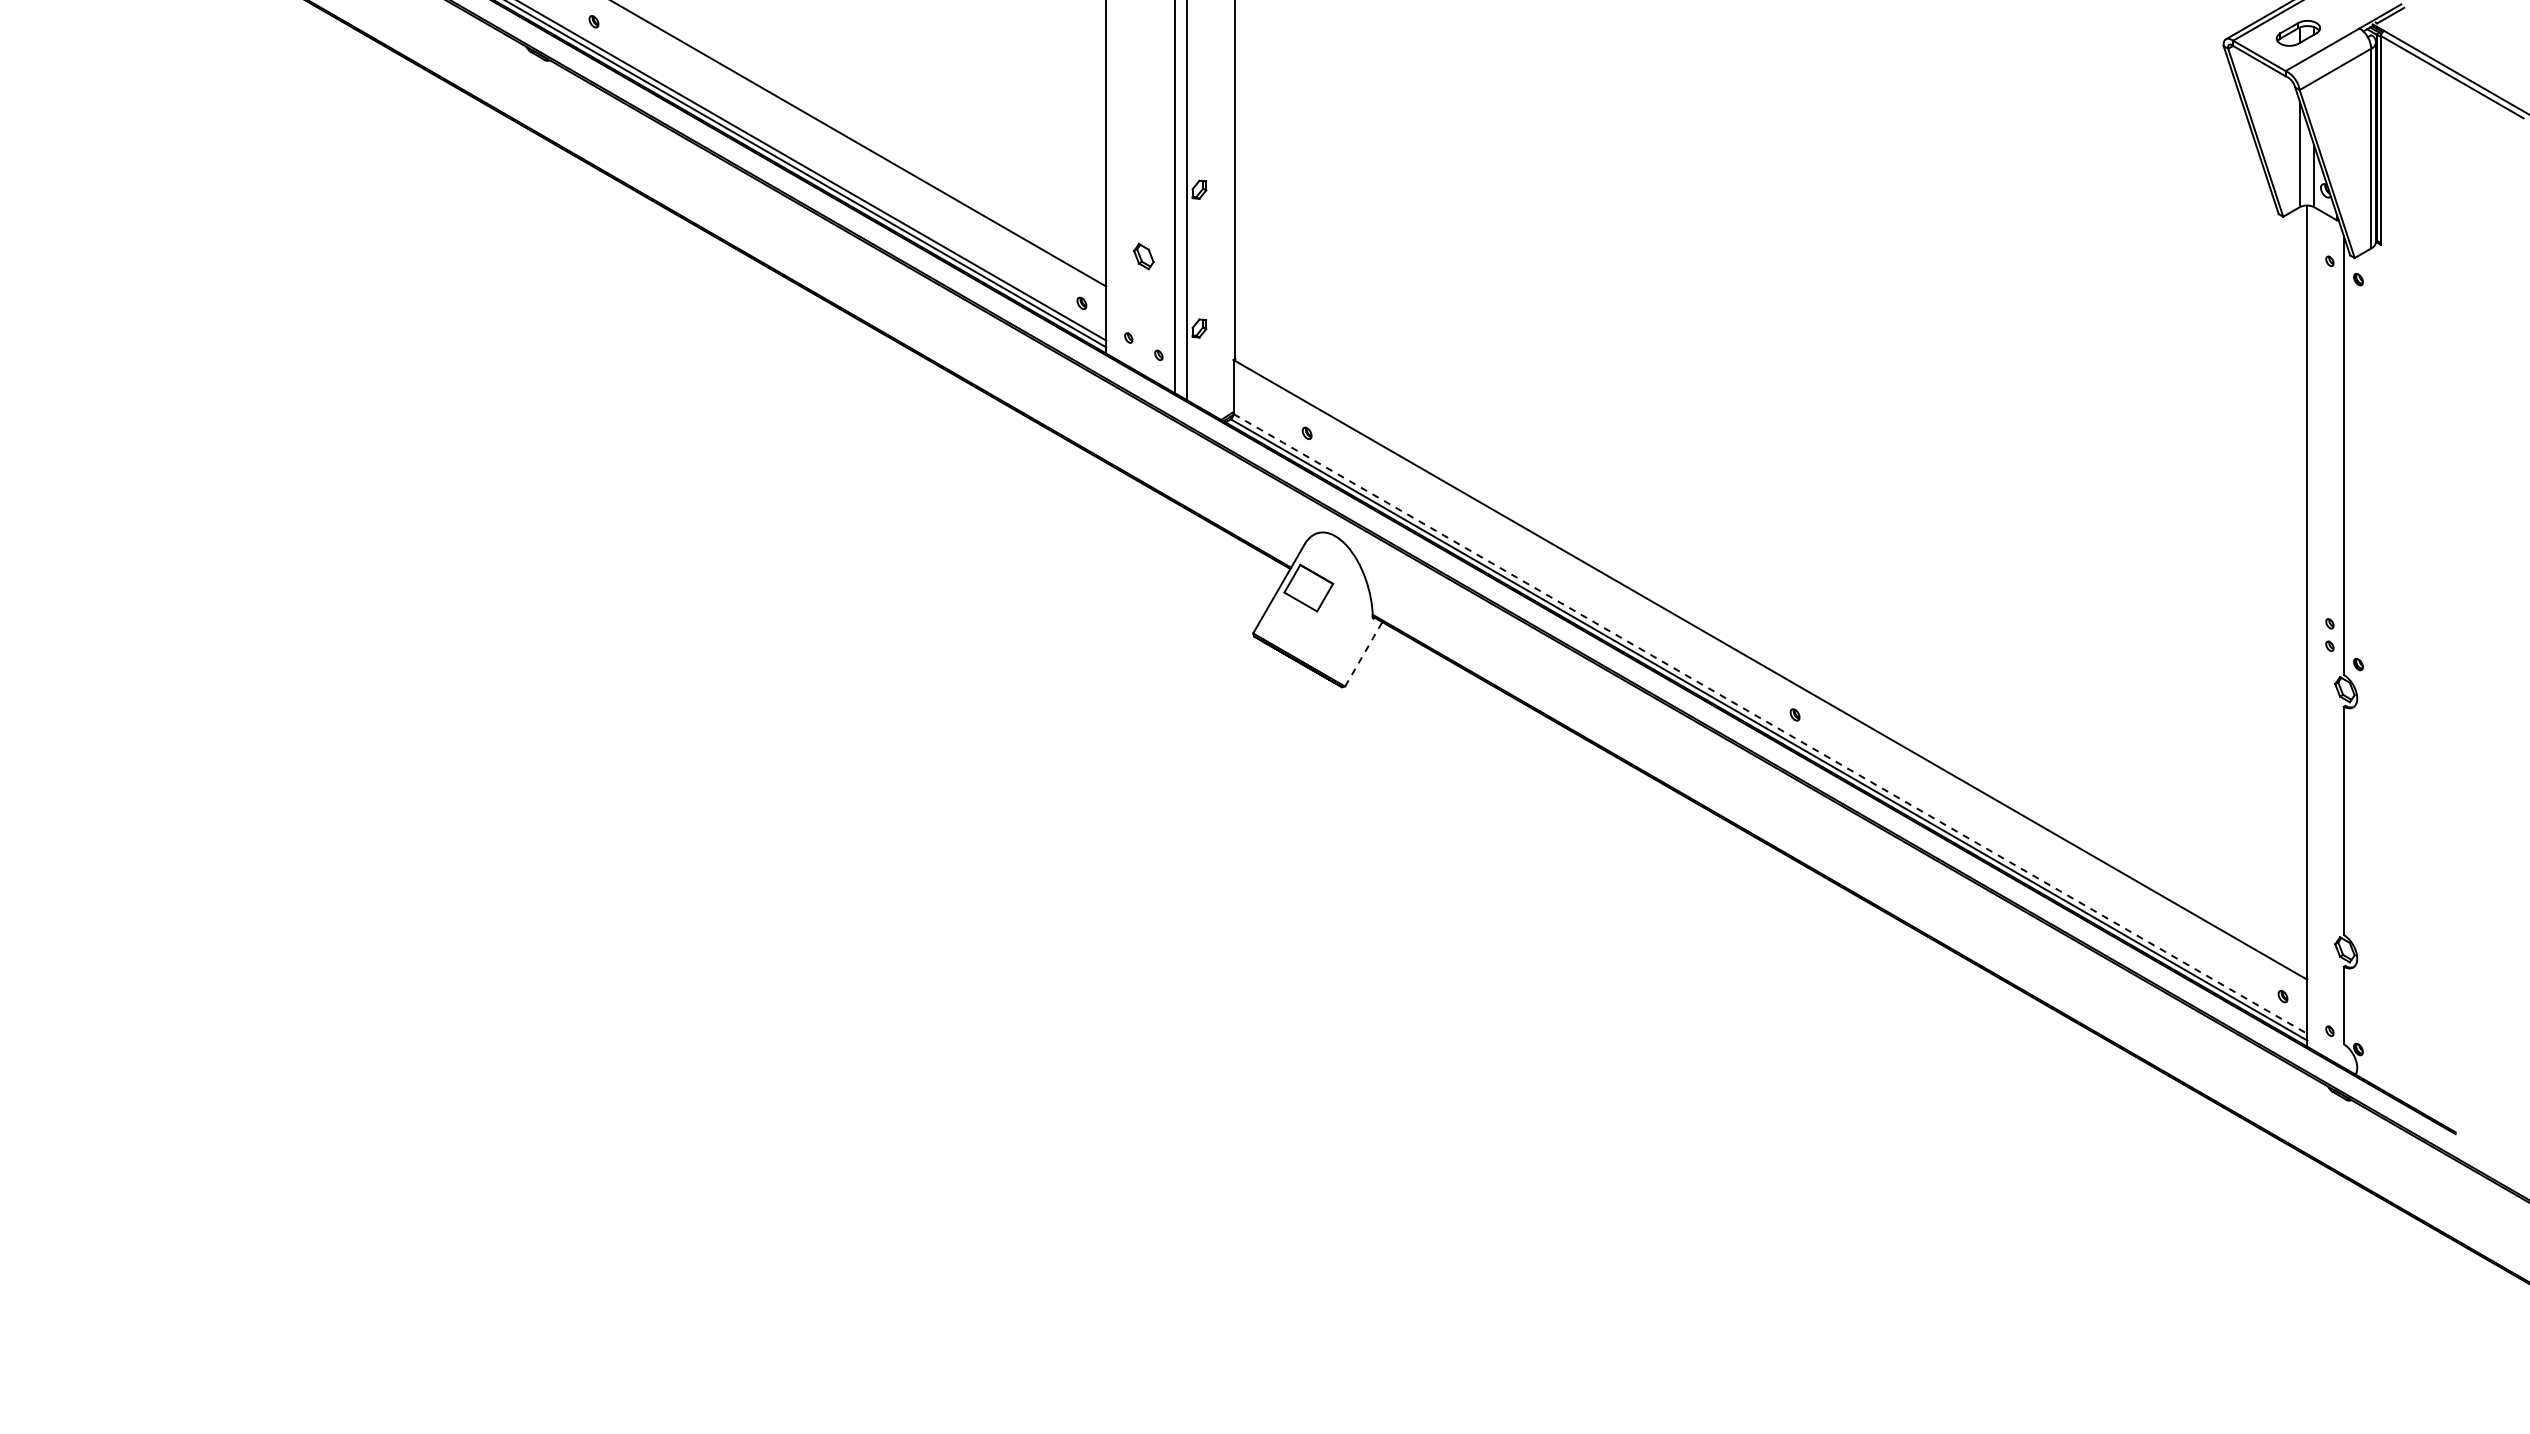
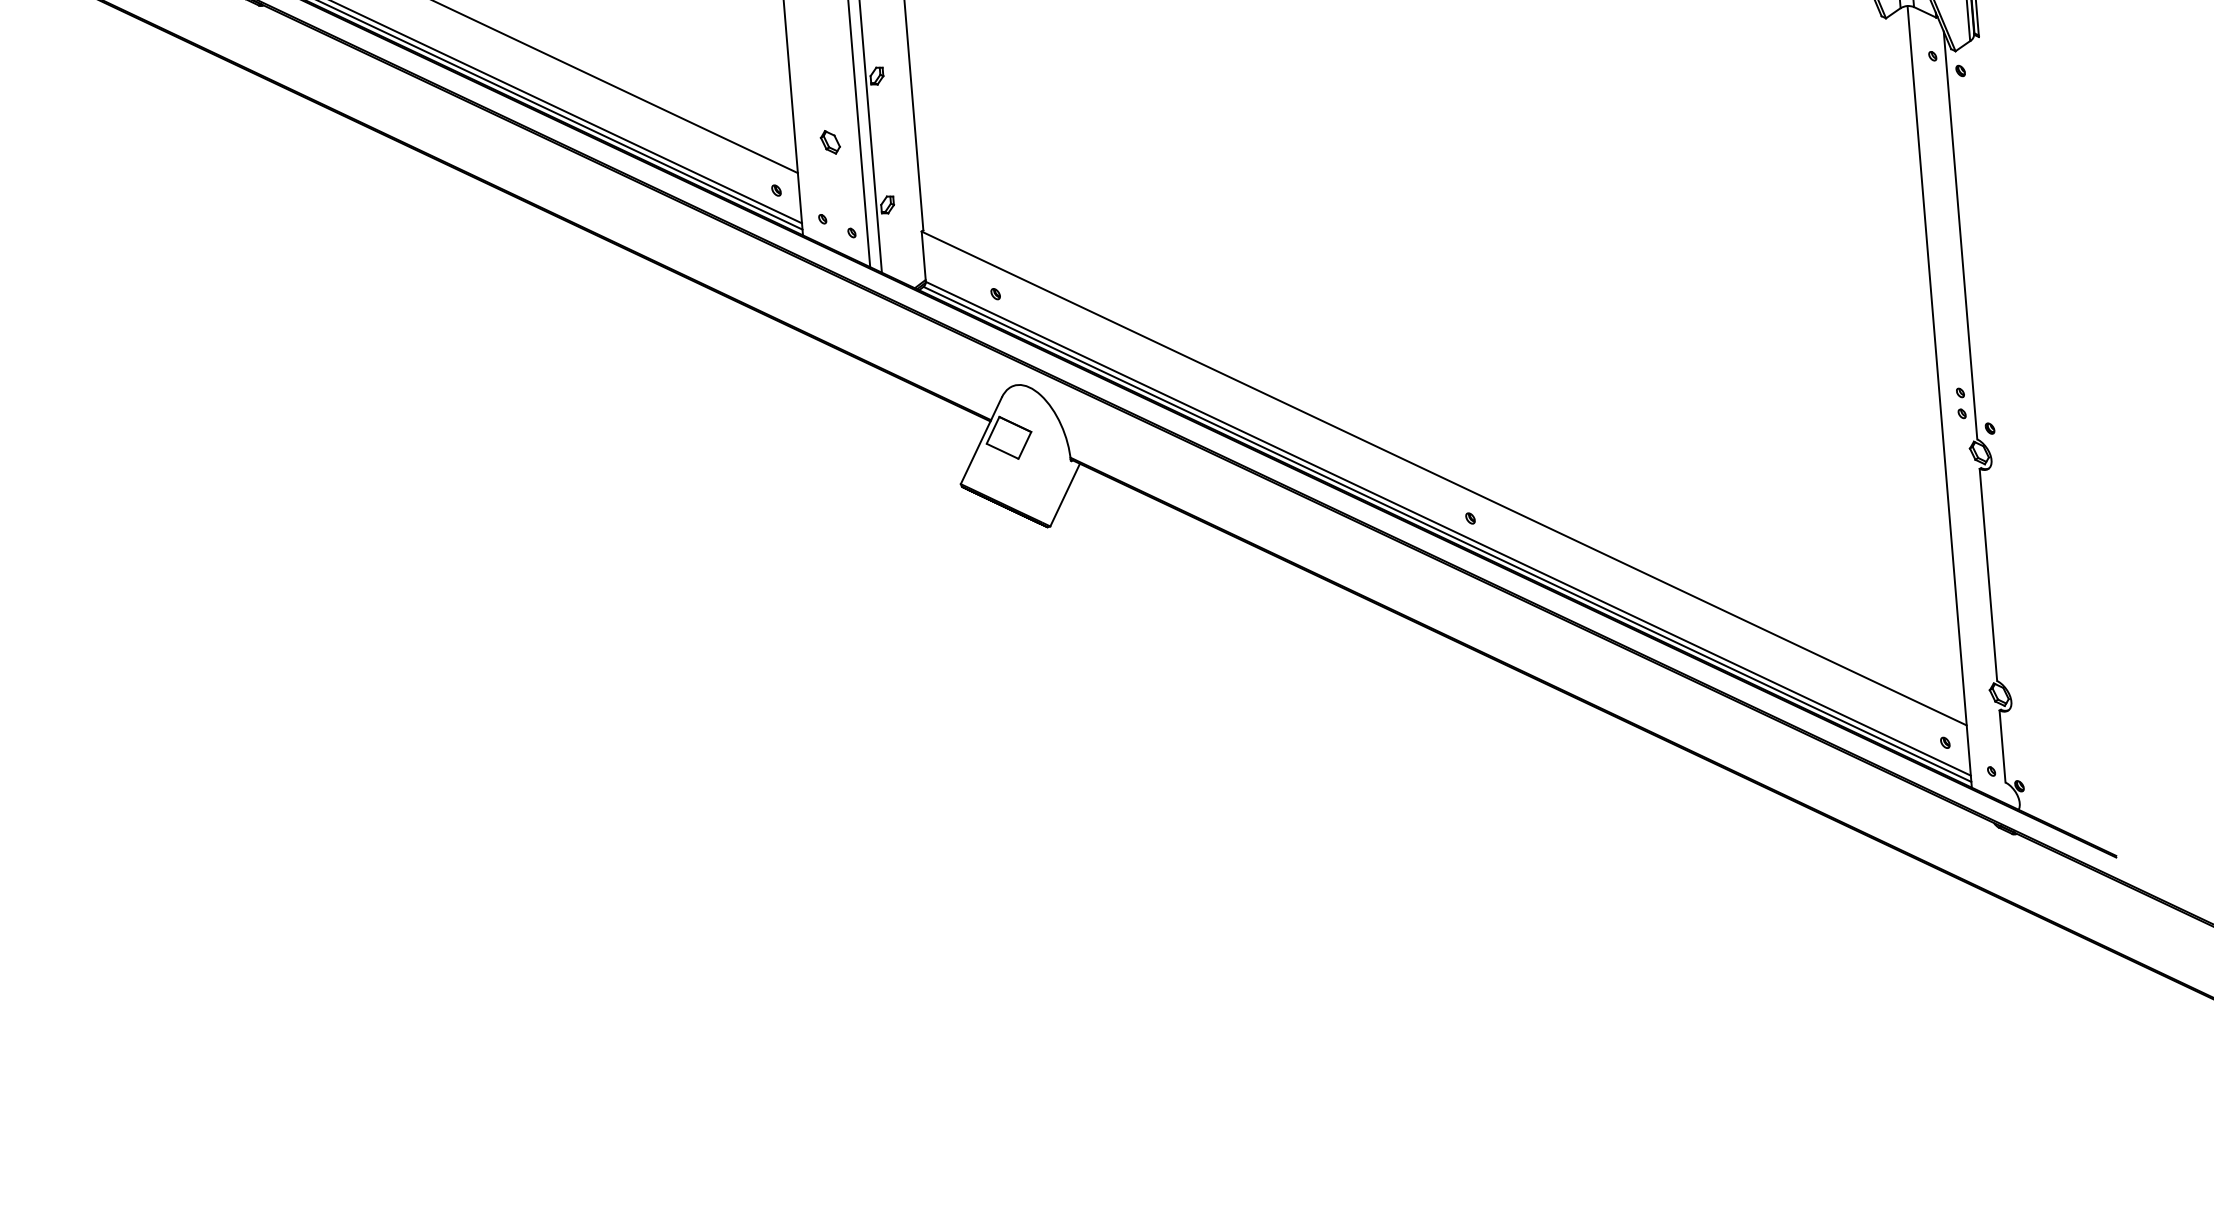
line: (1364, 653) -> (1065, 494), dashed -> solid
line: (1770, 723) -> (1448, 528), dashed -> solid

